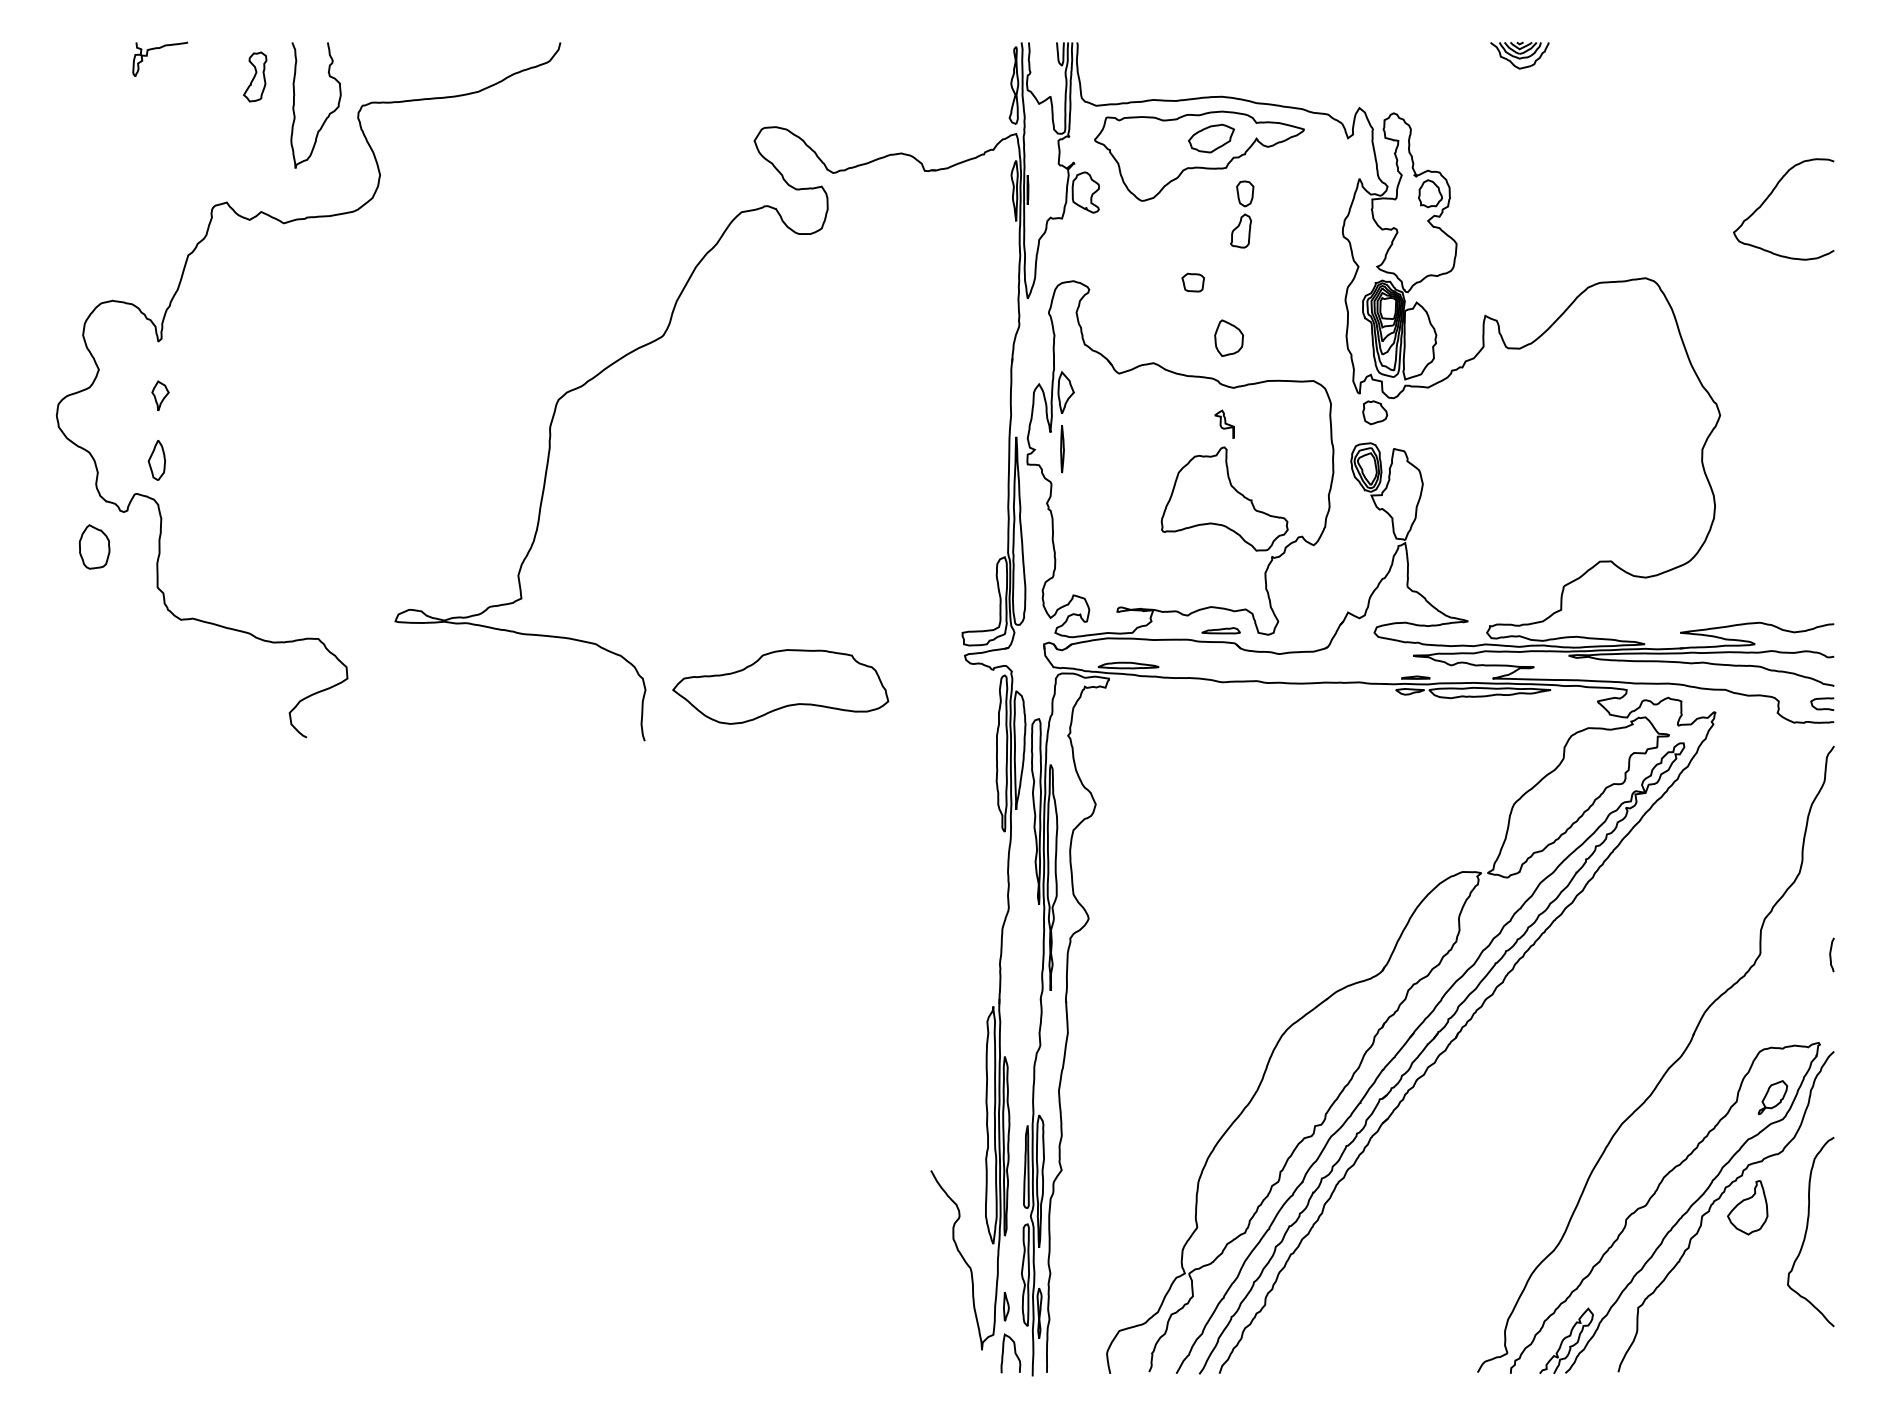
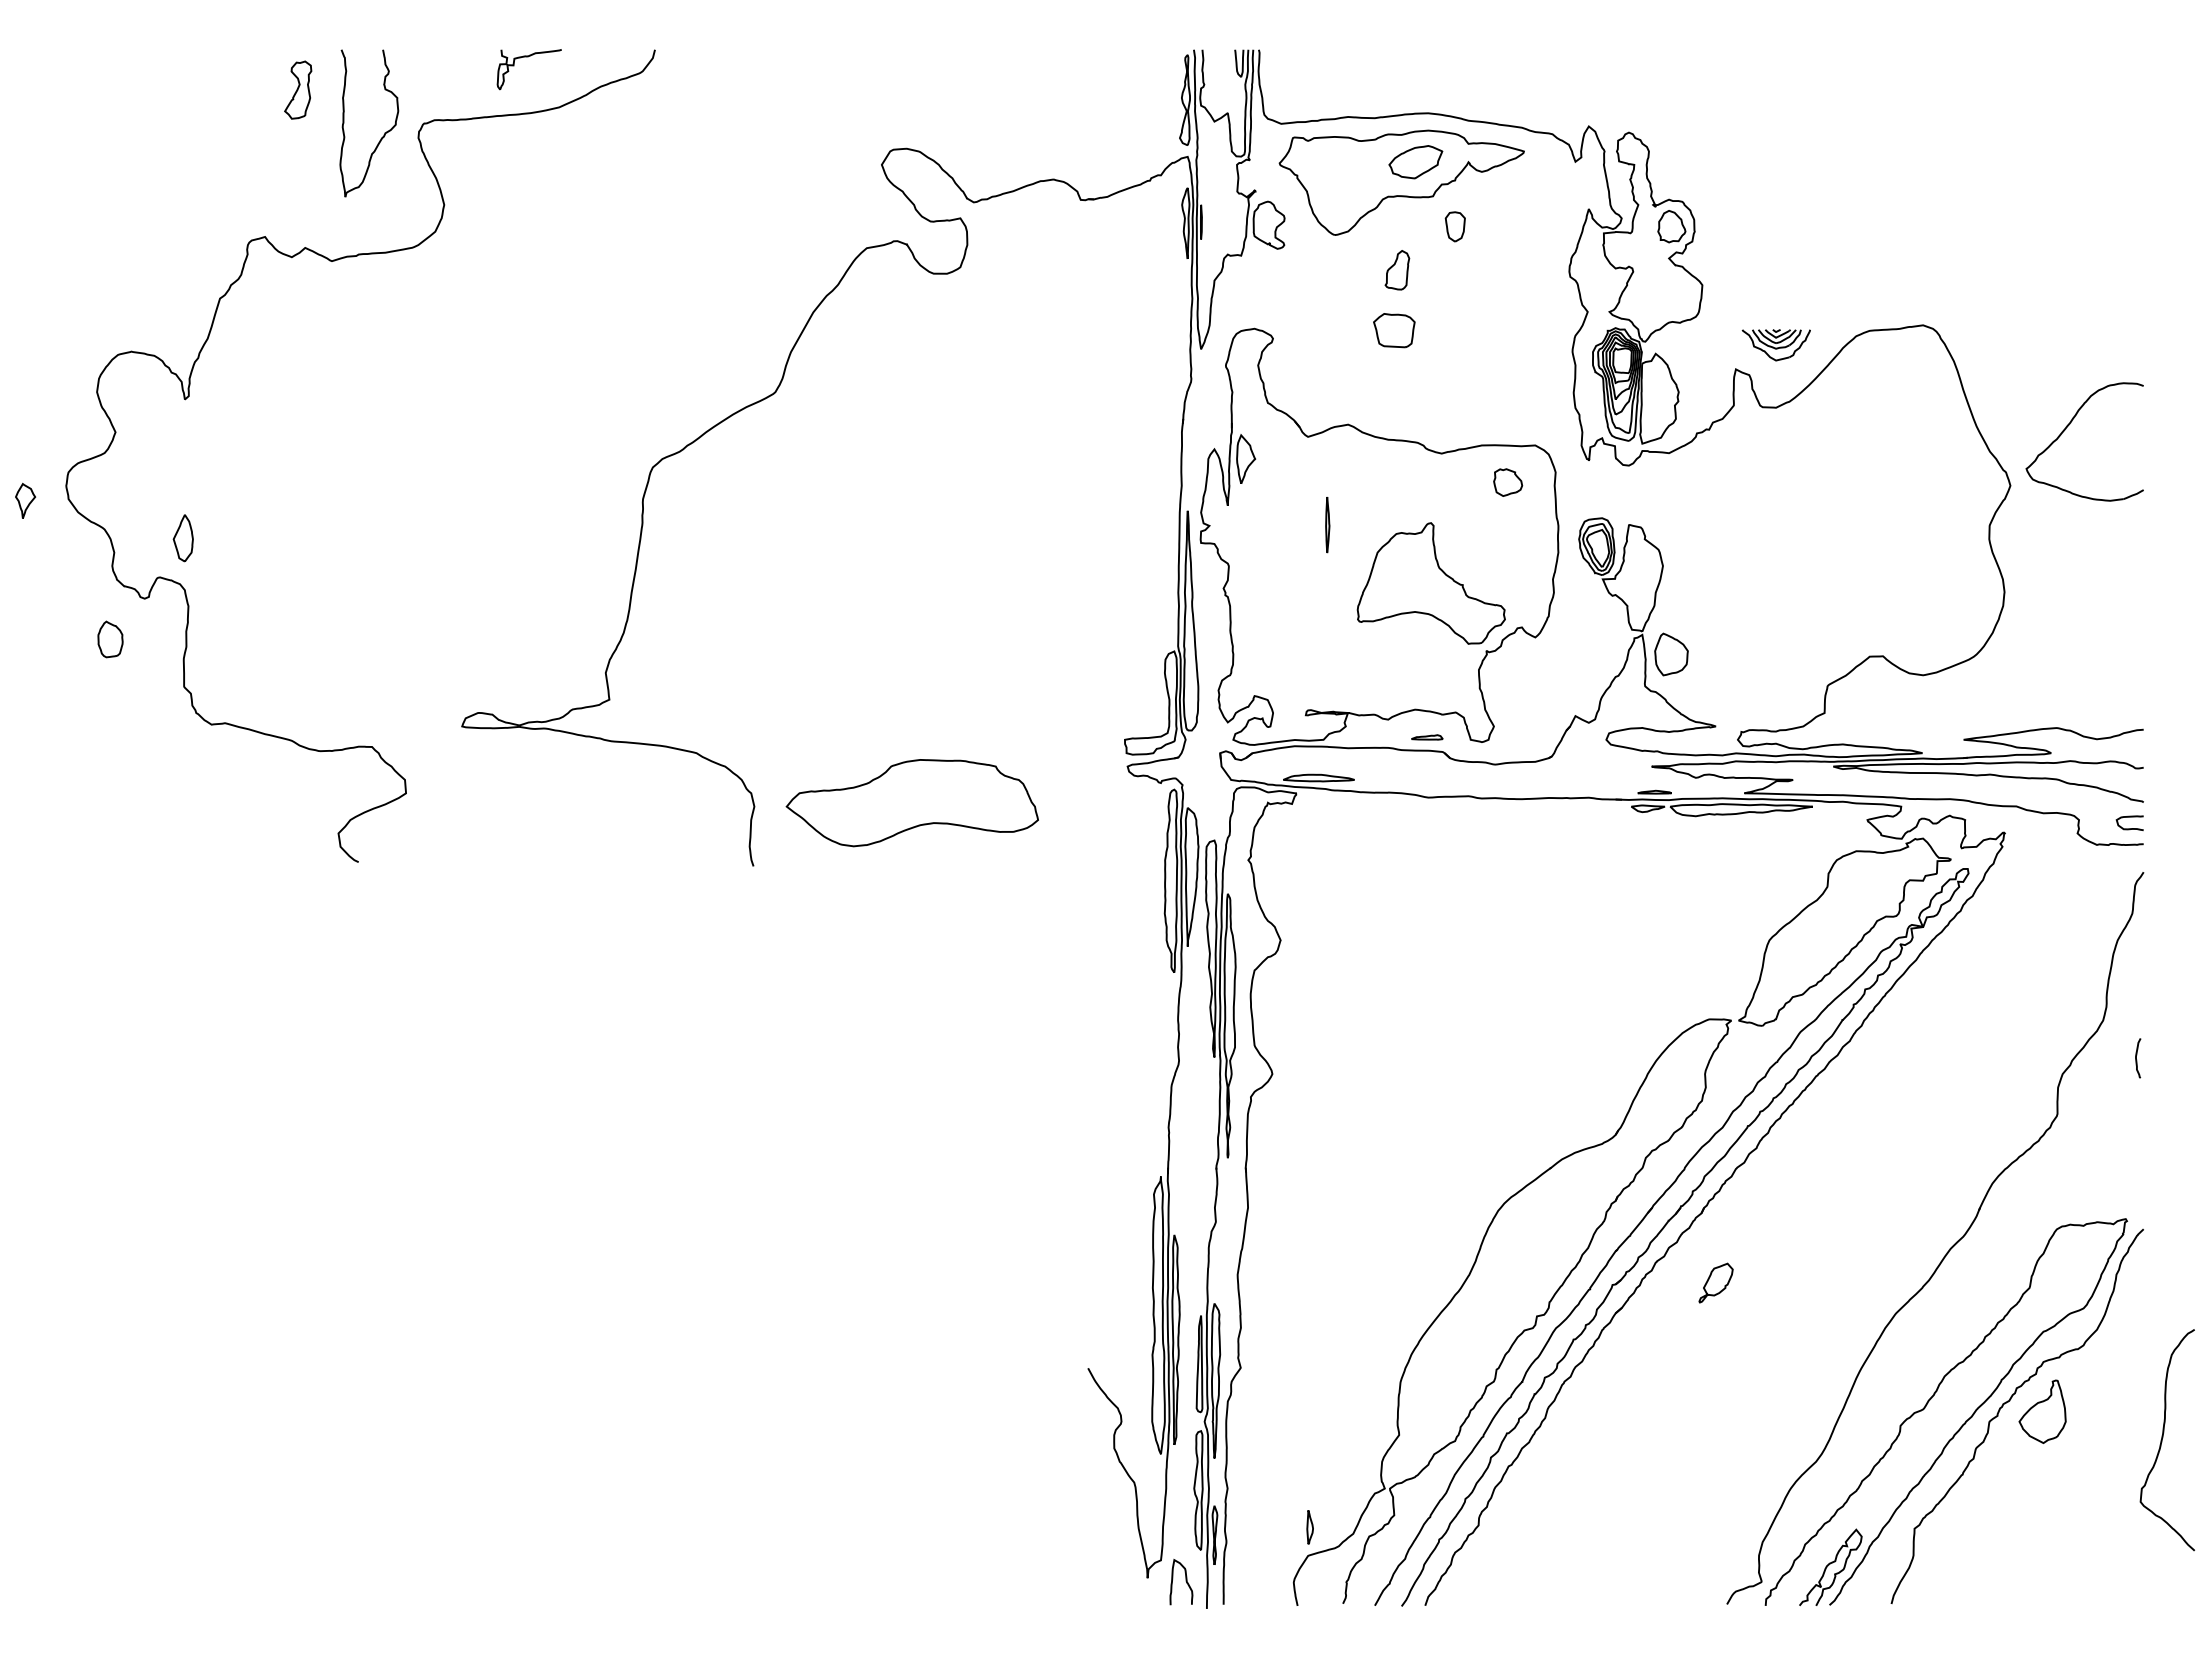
curve: (159, 49) -> (528, 57), moved
part: (1519, 55) -> (1775, 345), moved
part: (1770, 195) -> (2069, 425), moved
part: (1241, 231) -> (1397, 270), moved
part: (1193, 282) -> (1394, 330), size x1.6
part: (1229, 338) -> (1671, 654), moved
part: (160, 395) -> (25, 500), moved
part: (1375, 412) -> (1508, 482), moved
part: (1223, 423) -> (1430, 495), removed
part: (1062, 449) -> (1327, 525), moved
part: (94, 547) -> (110, 639), size x0.7
part: (1221, 630) -> (1427, 737), size x0.7
curve: (1830, 955) -> (2136, 1058), moved
part: (1772, 1097) -> (1715, 1282), moved
curve: (1806, 1232) -> (2162, 1440), moved
part: (1005, 1306) -> (1309, 1527), moved

